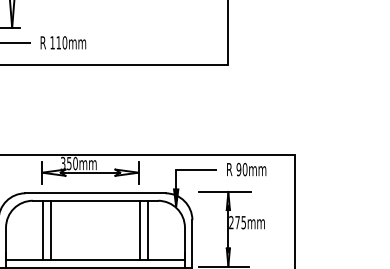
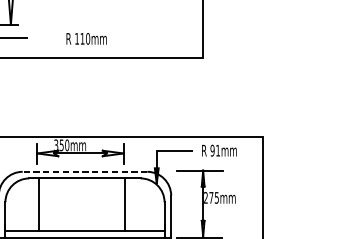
text: (63, 42) -> (86, 38), moved
text: (244, 169) -> (217, 150), 90mm -> 91mm
line: (95, 193) -> (85, 171), solid -> dashed
line: (50, 230) -> (44, 204), removed
line: (147, 230) -> (131, 204), removed

